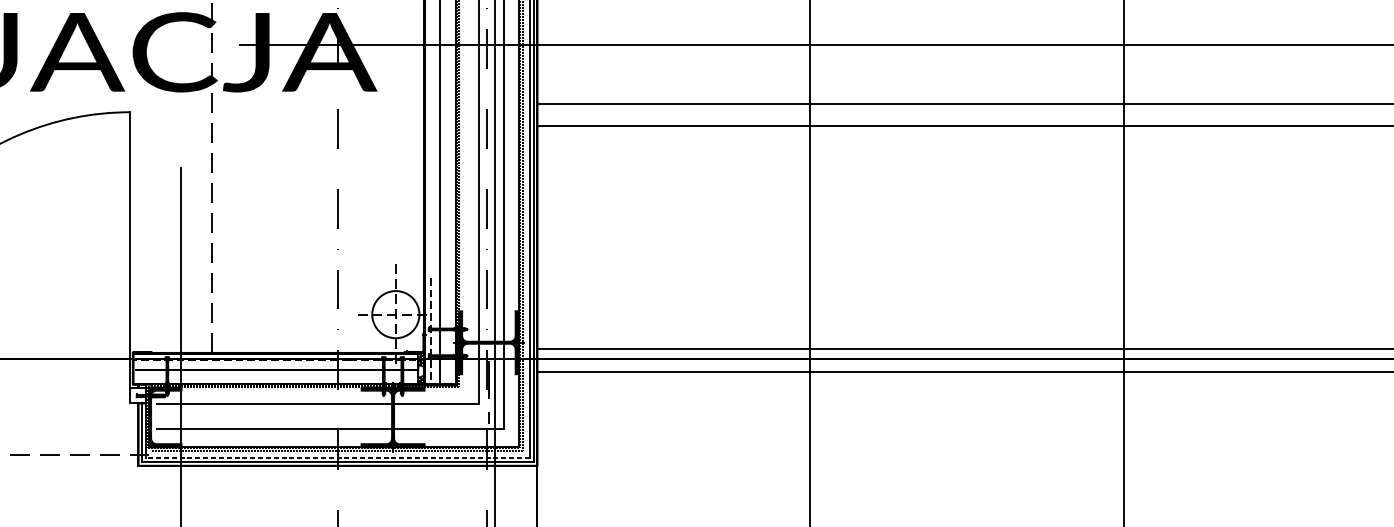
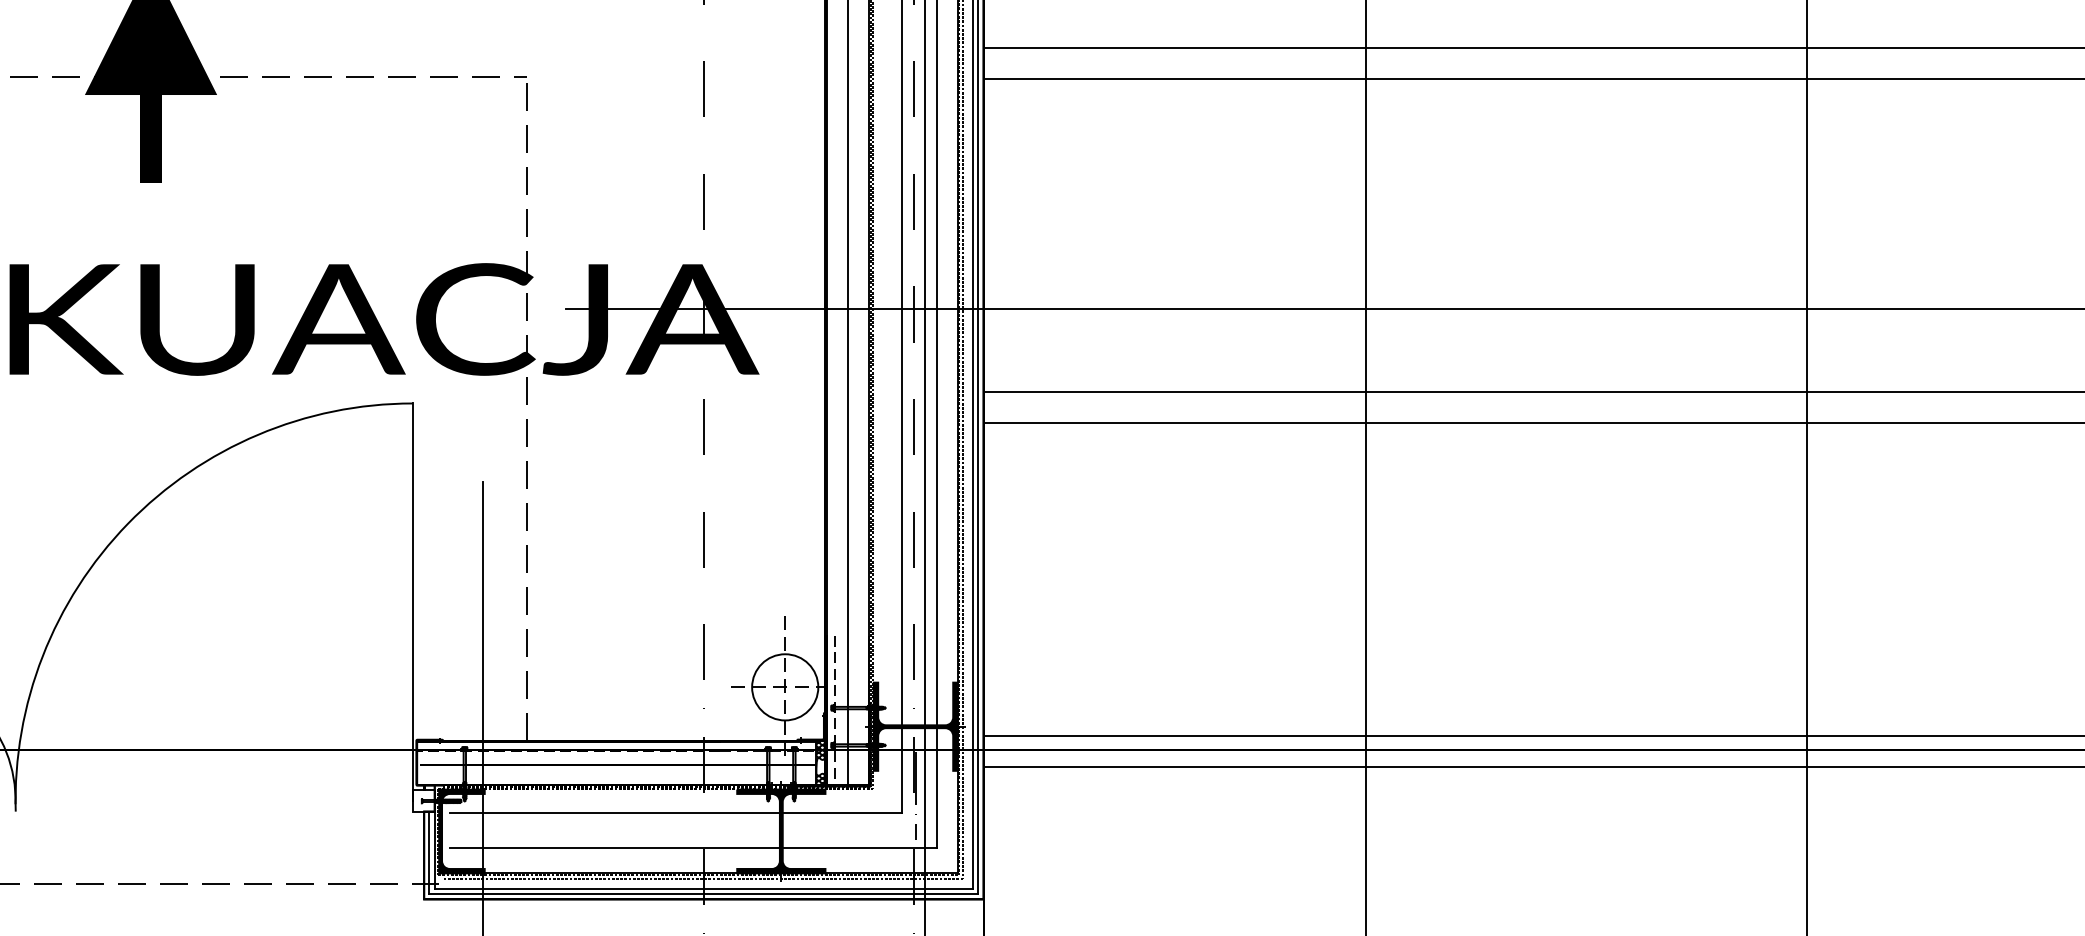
line: (337, 458) -> (703, 888), dashed -> solid

